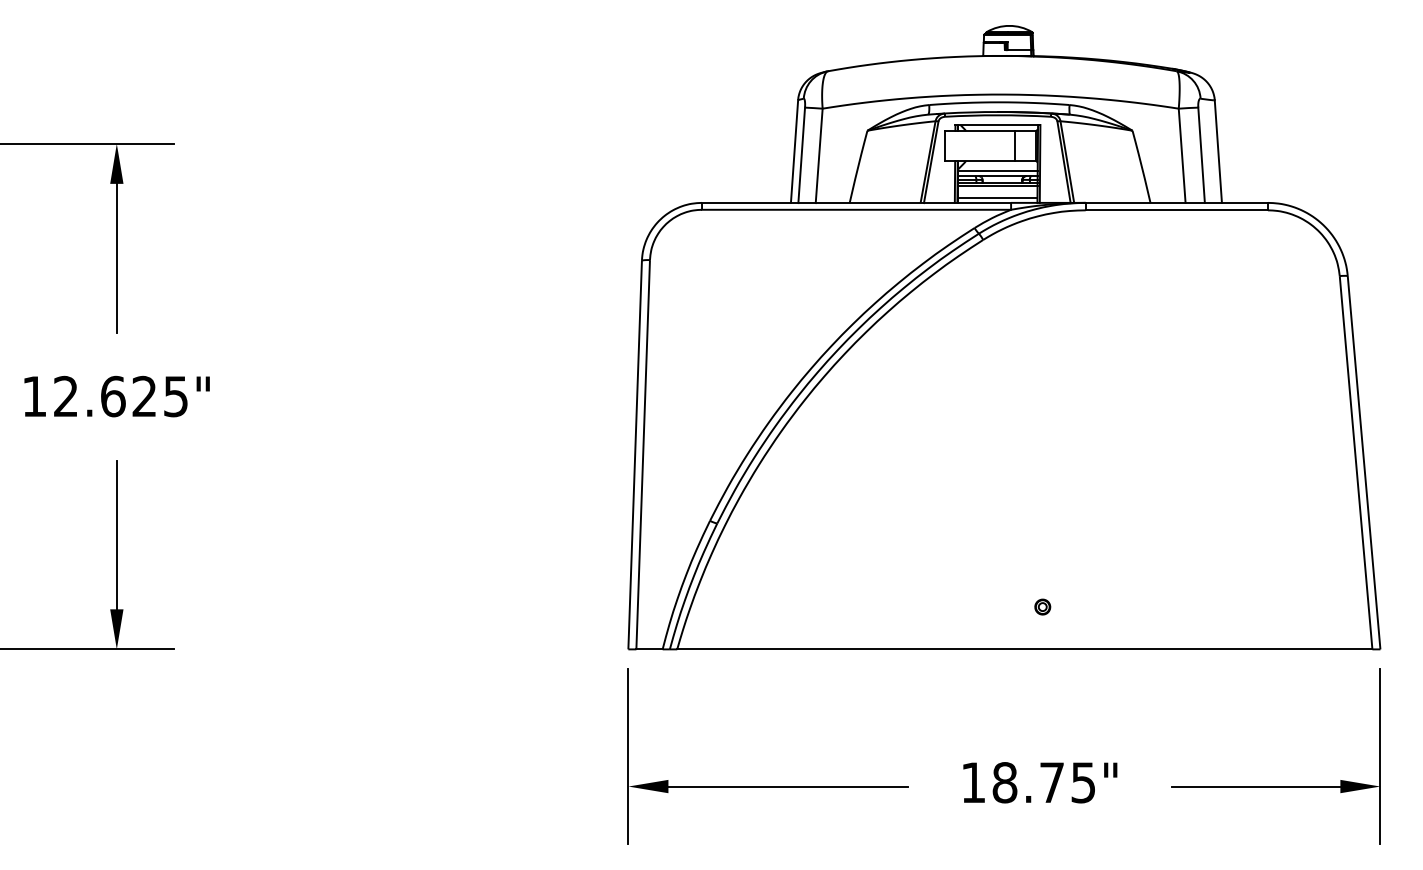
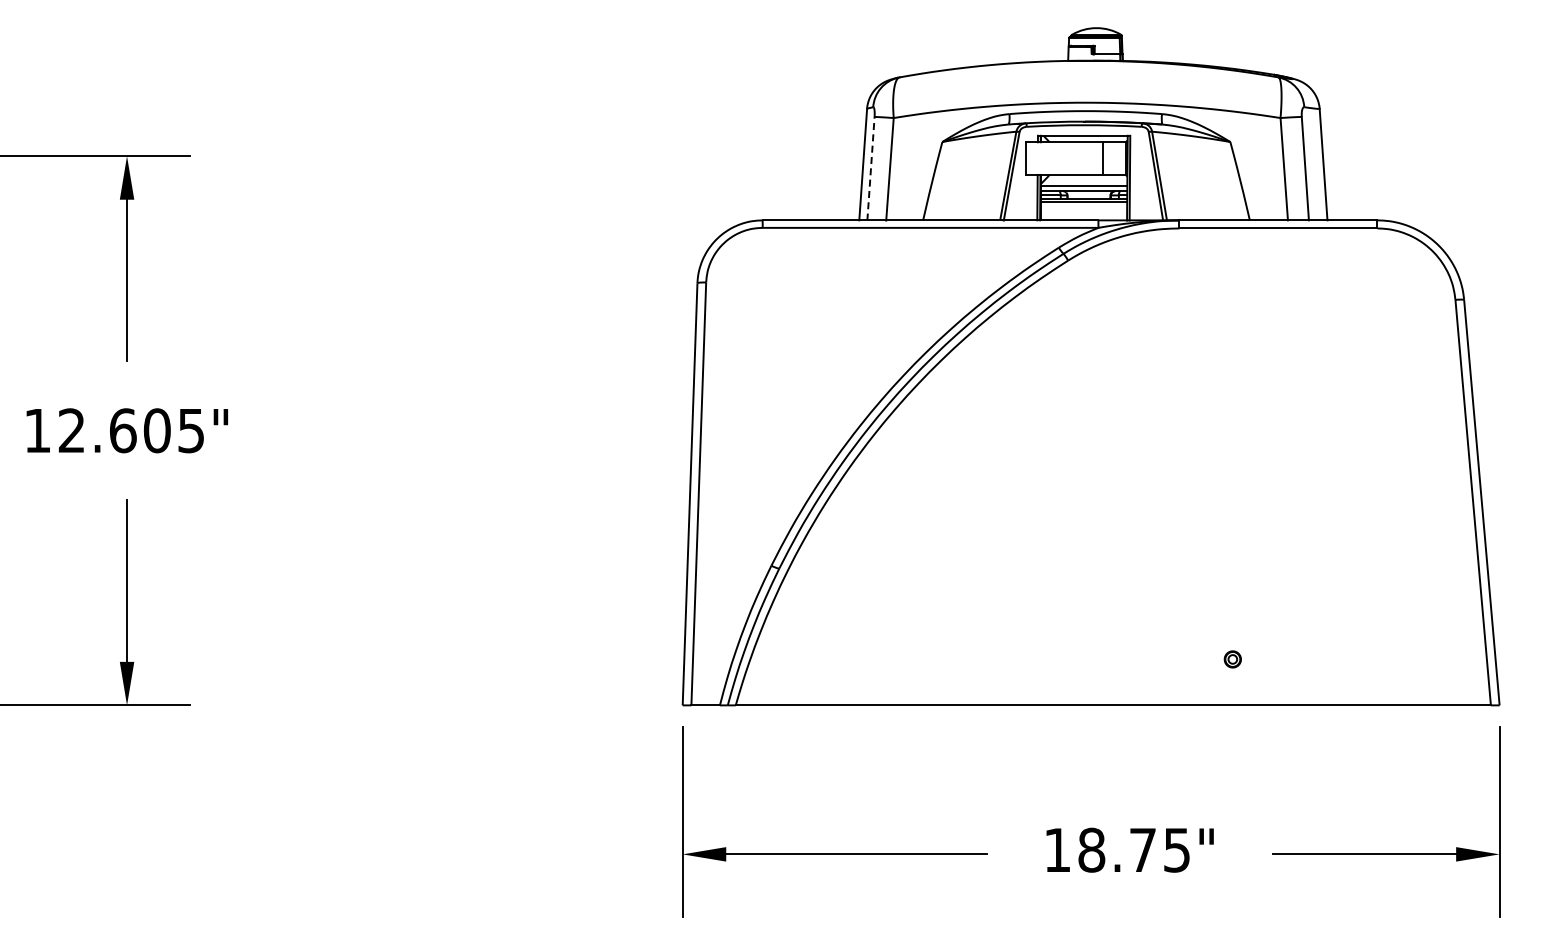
line: (801, 155) -> (870, 168), solid -> dashed
line: (998, 197) -> (1084, 214), removed
text: (143, 396) -> (156, 430), 12.625" -> 12.605"
part: (1042, 607) -> (1232, 659), moved

